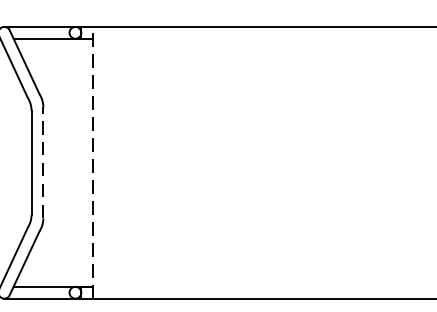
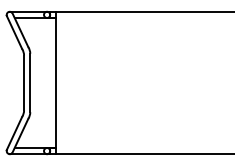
line: (43, 161) -> (30, 82), dashed -> solid
line: (93, 161) -> (56, 82), dashed -> solid

